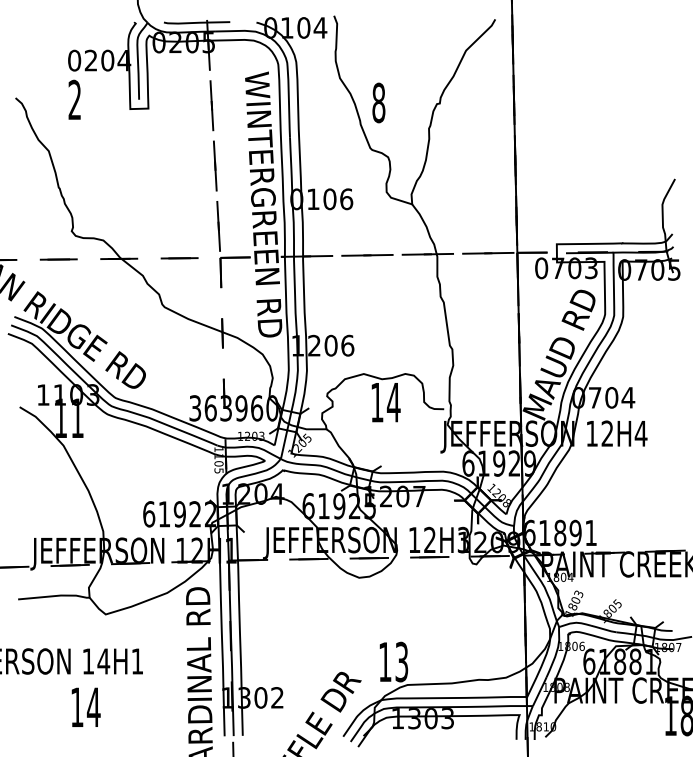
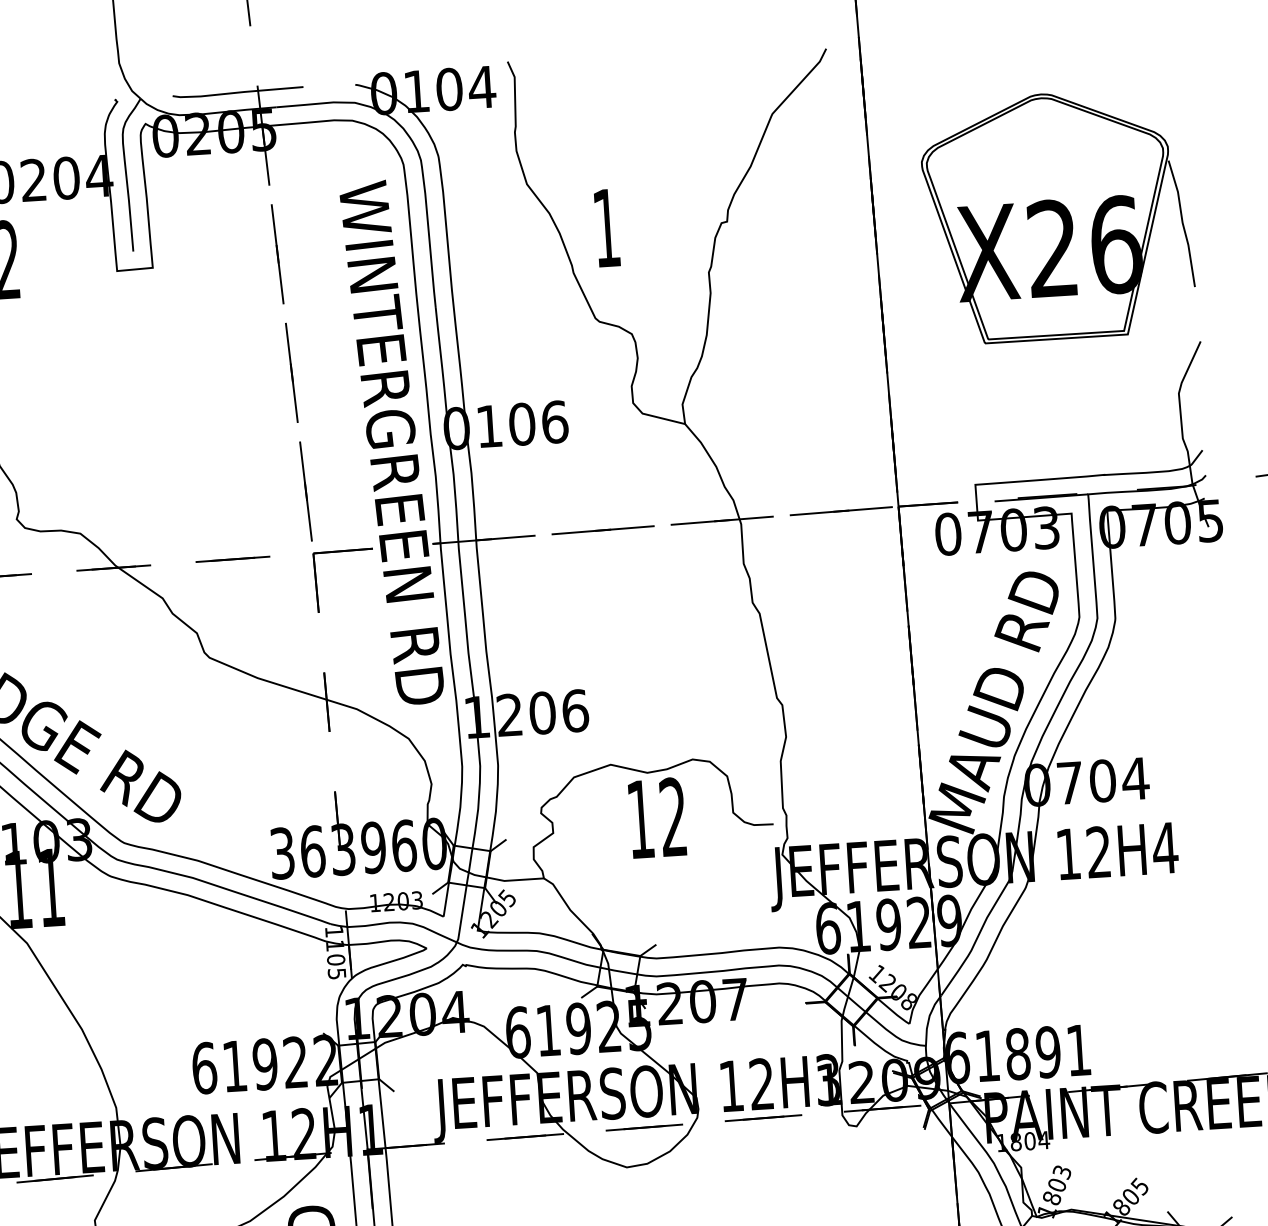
text: (378, 102) -> (605, 227), 8 -> 1
part: (606, 111) -> (1056, 216), added
text: (393, 402) -> (672, 817), 14 -> 12

